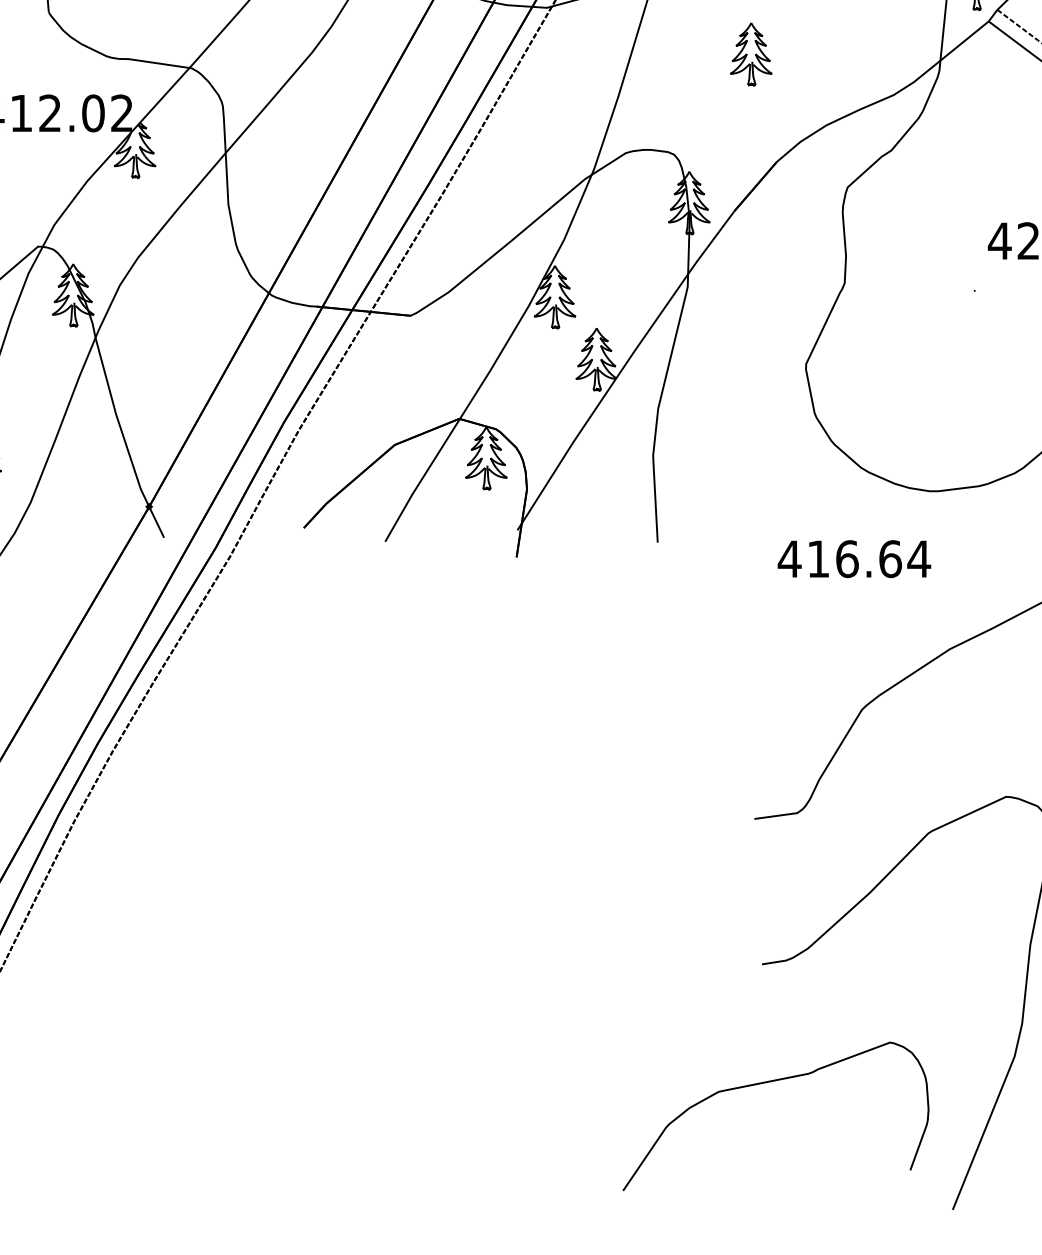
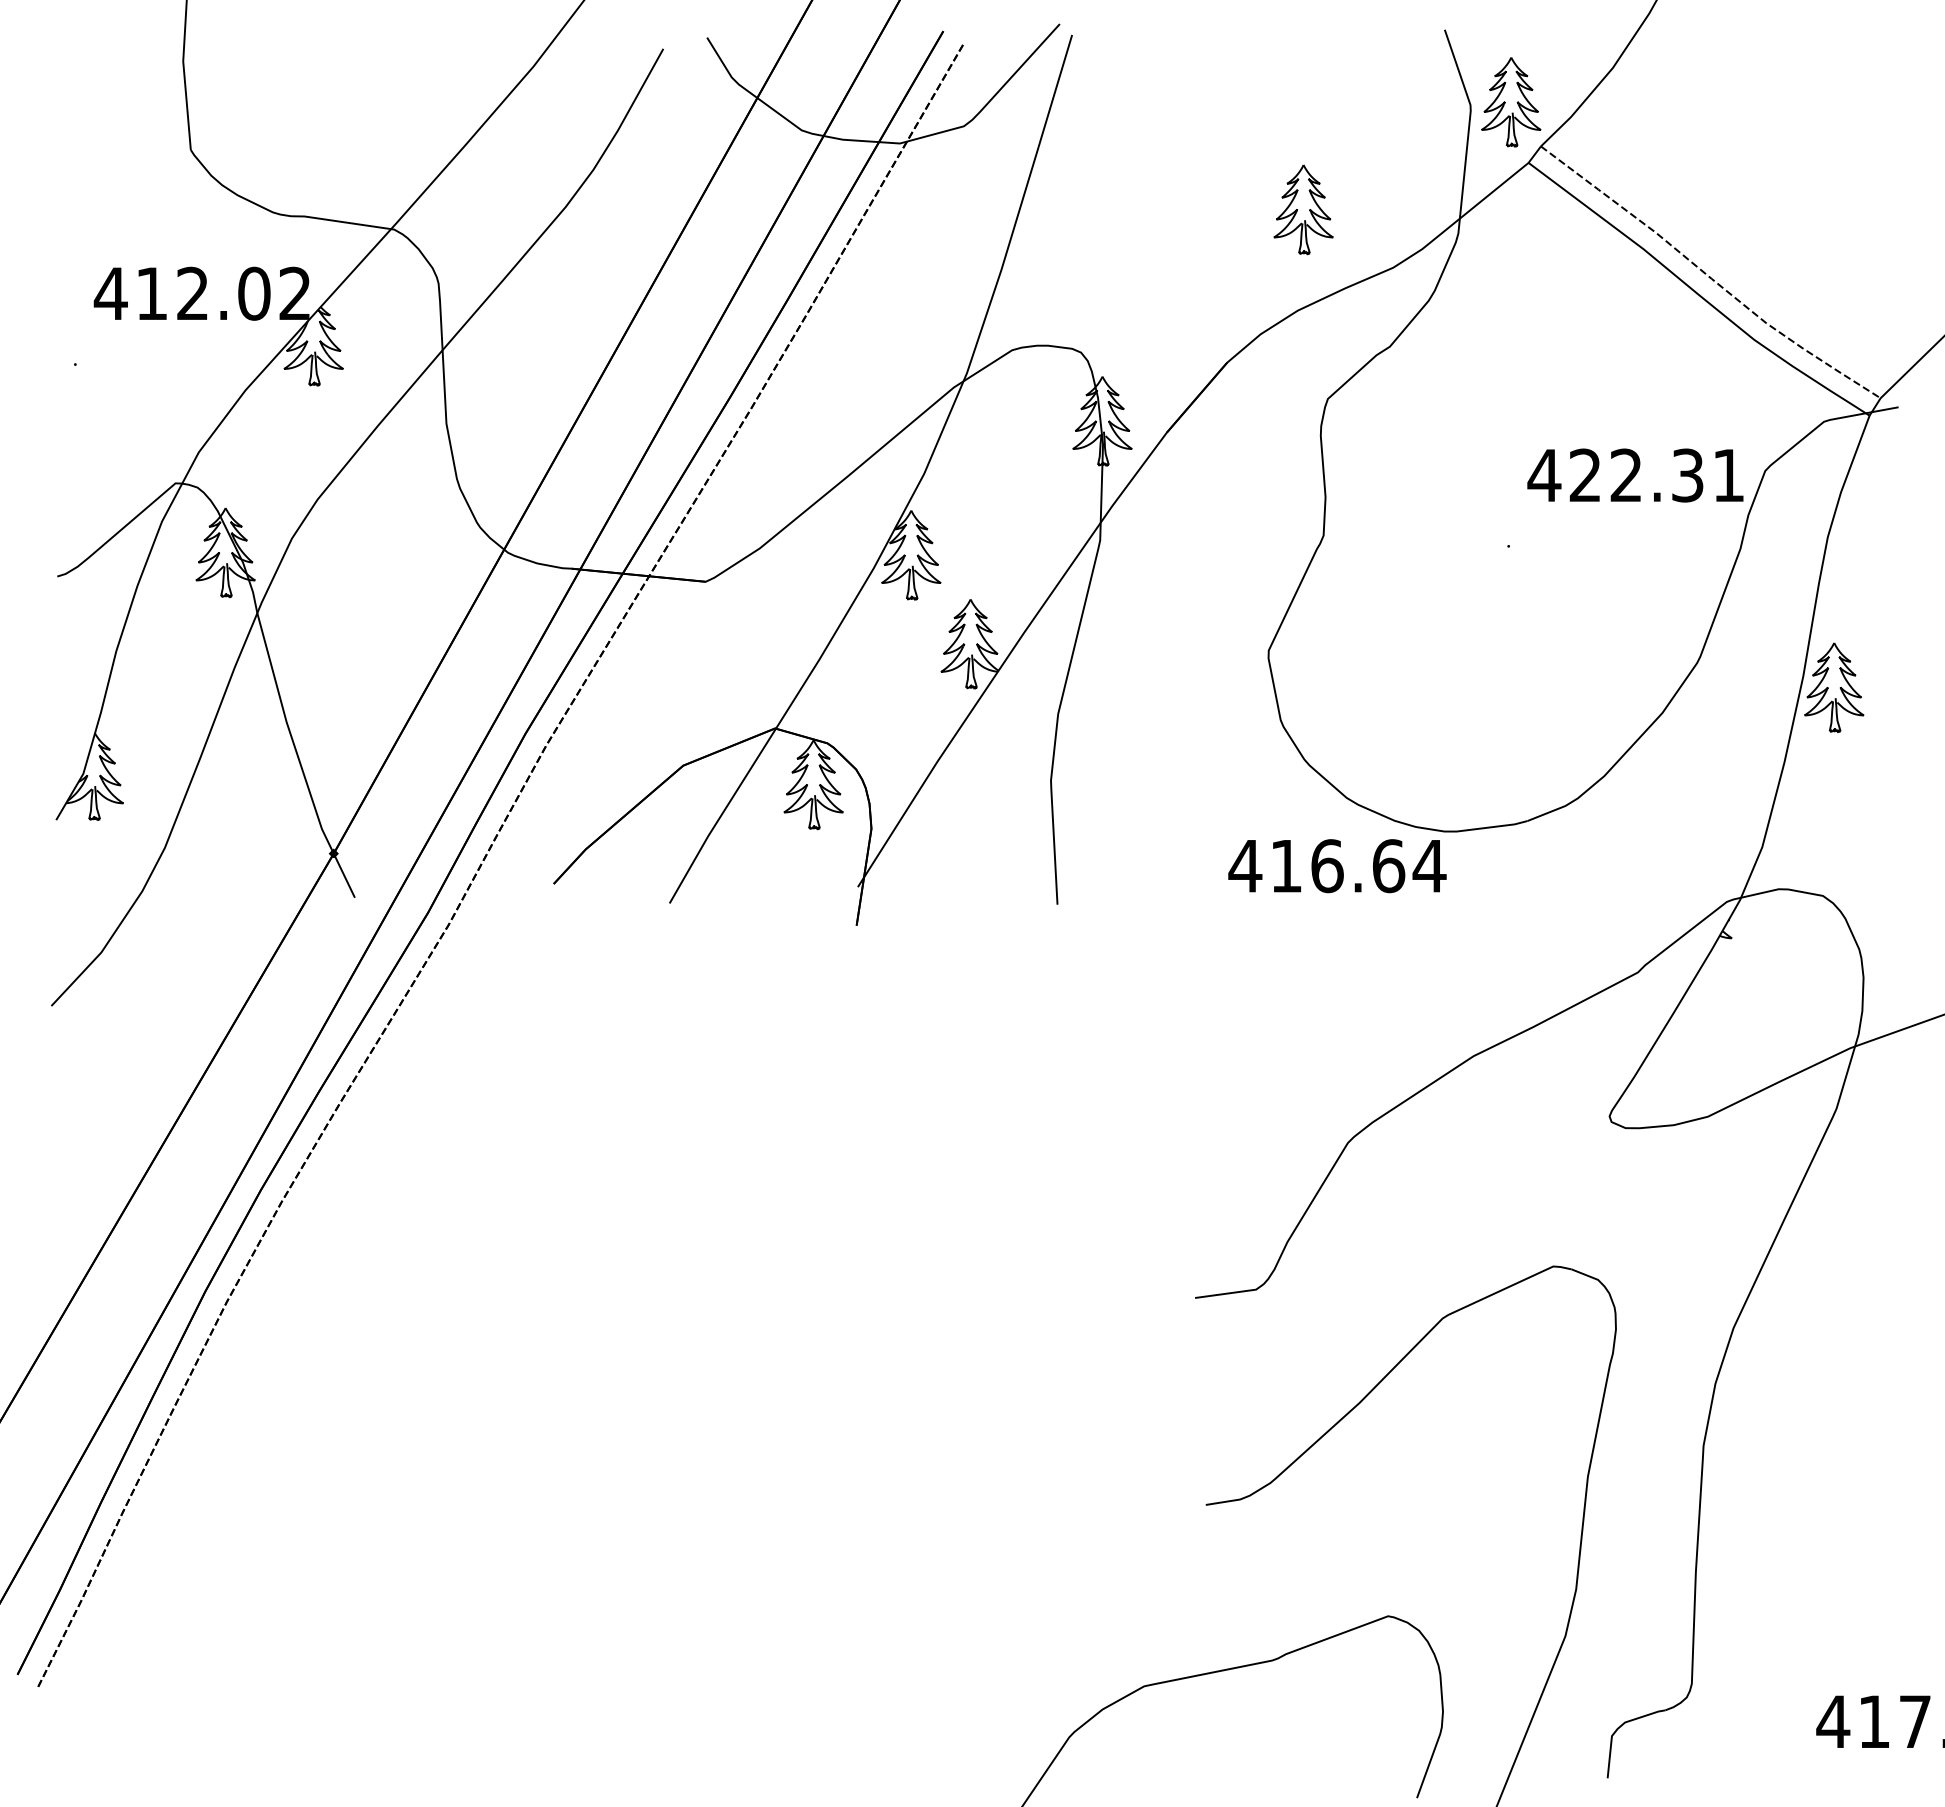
part: (751, 54) -> (1303, 209), moved
text: (854, 559) -> (1337, 866), moved

